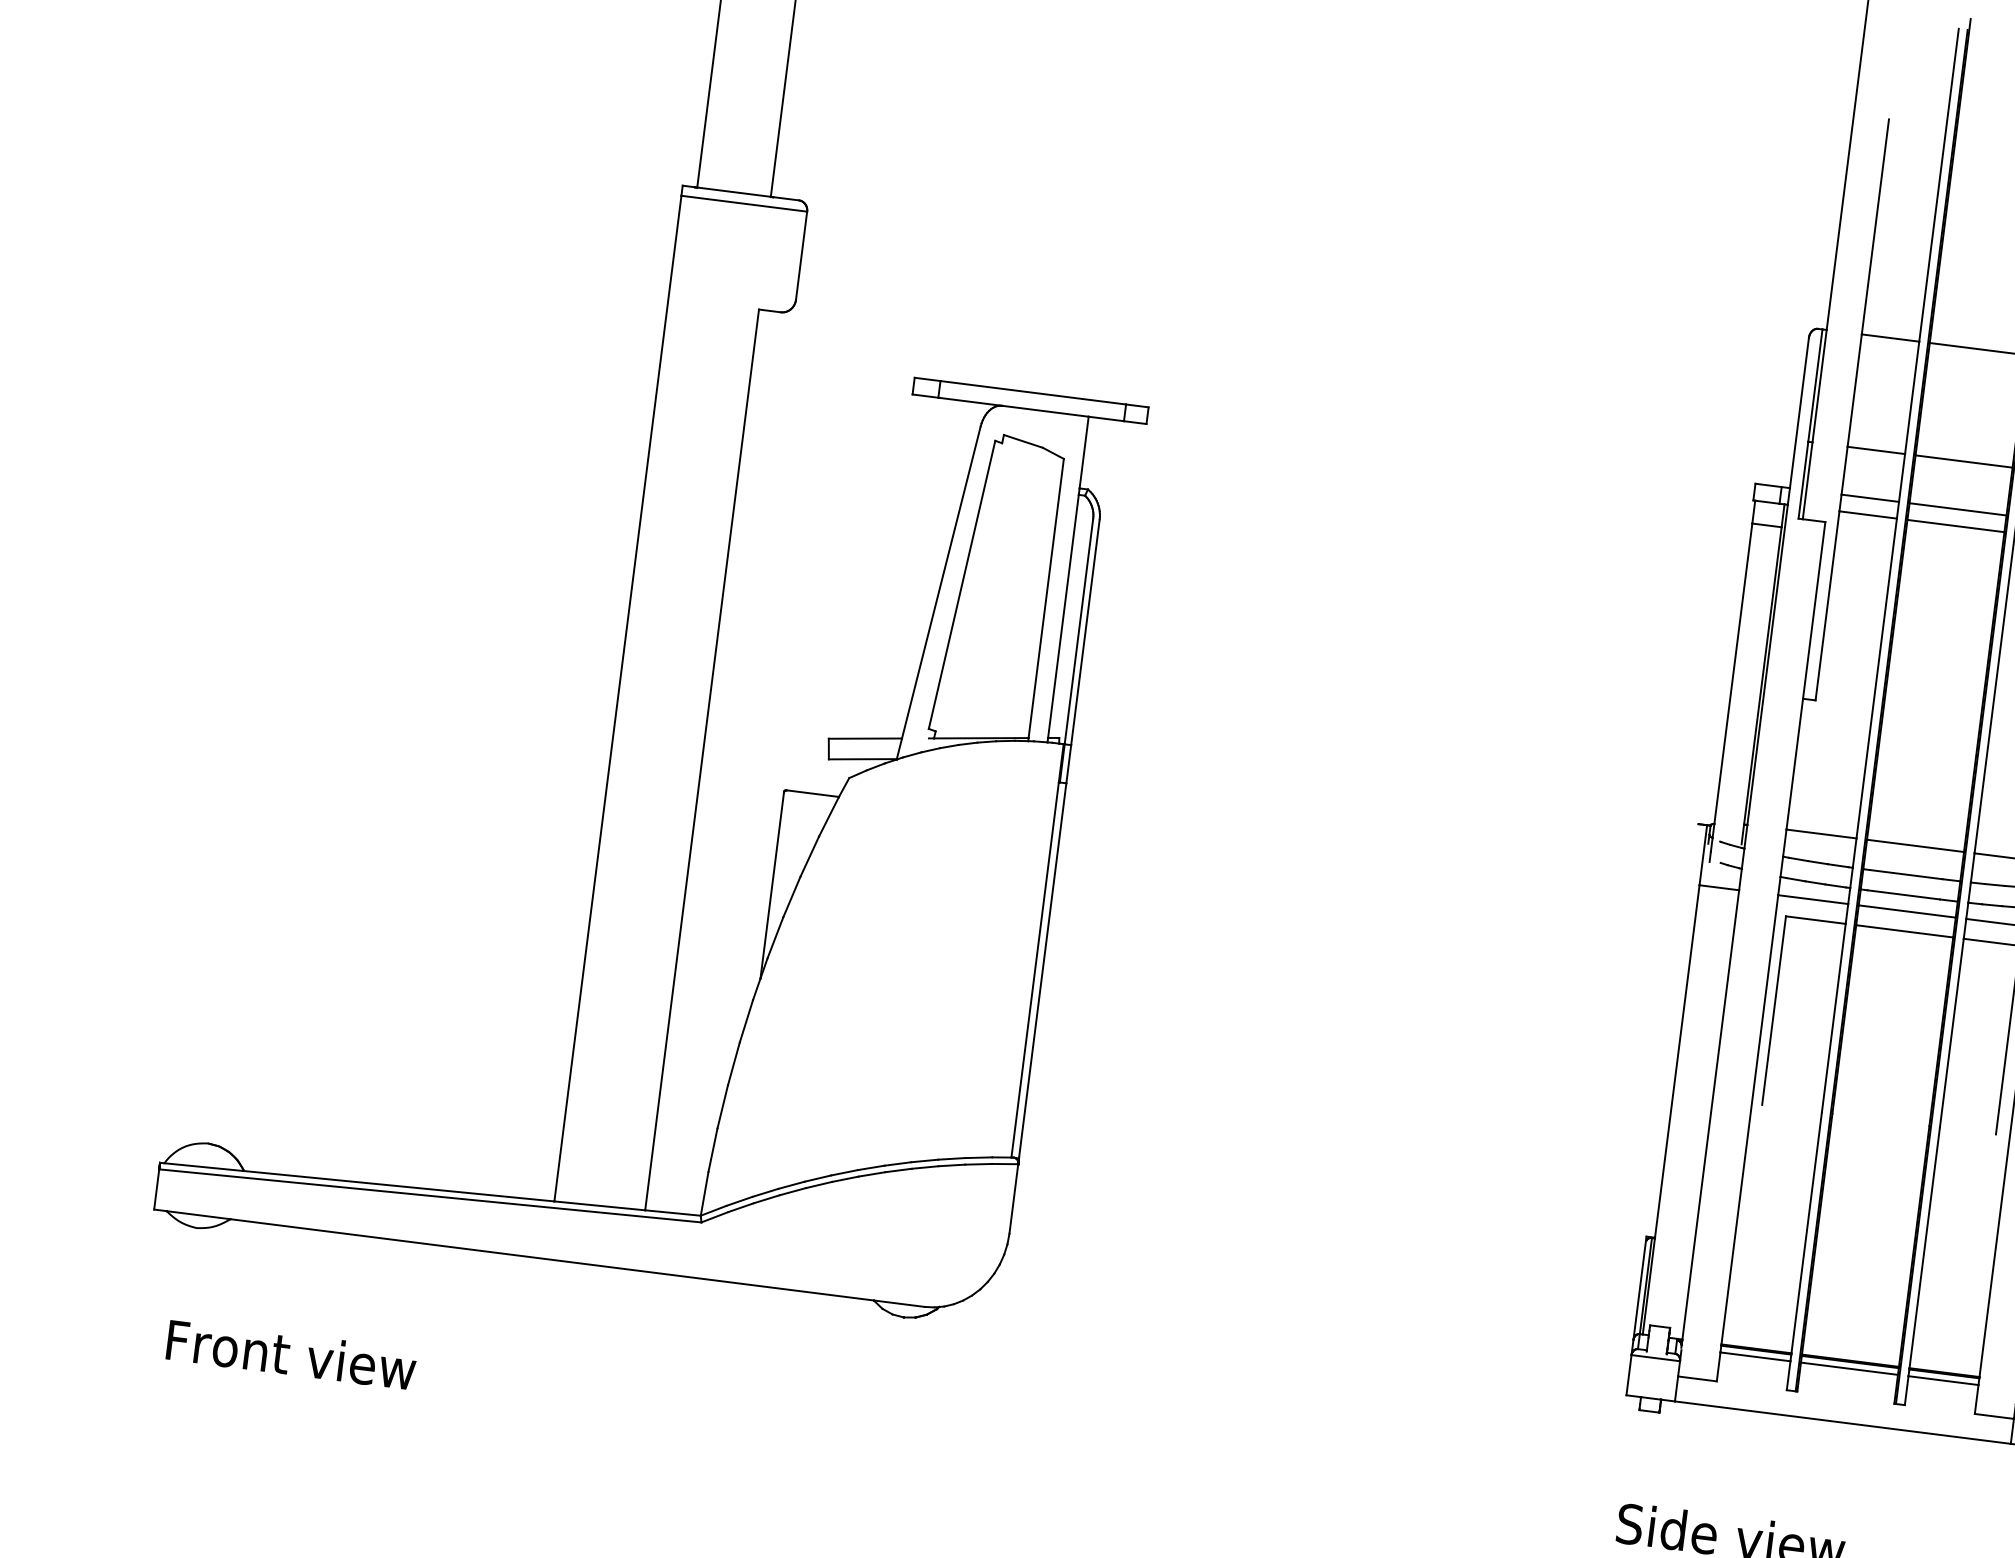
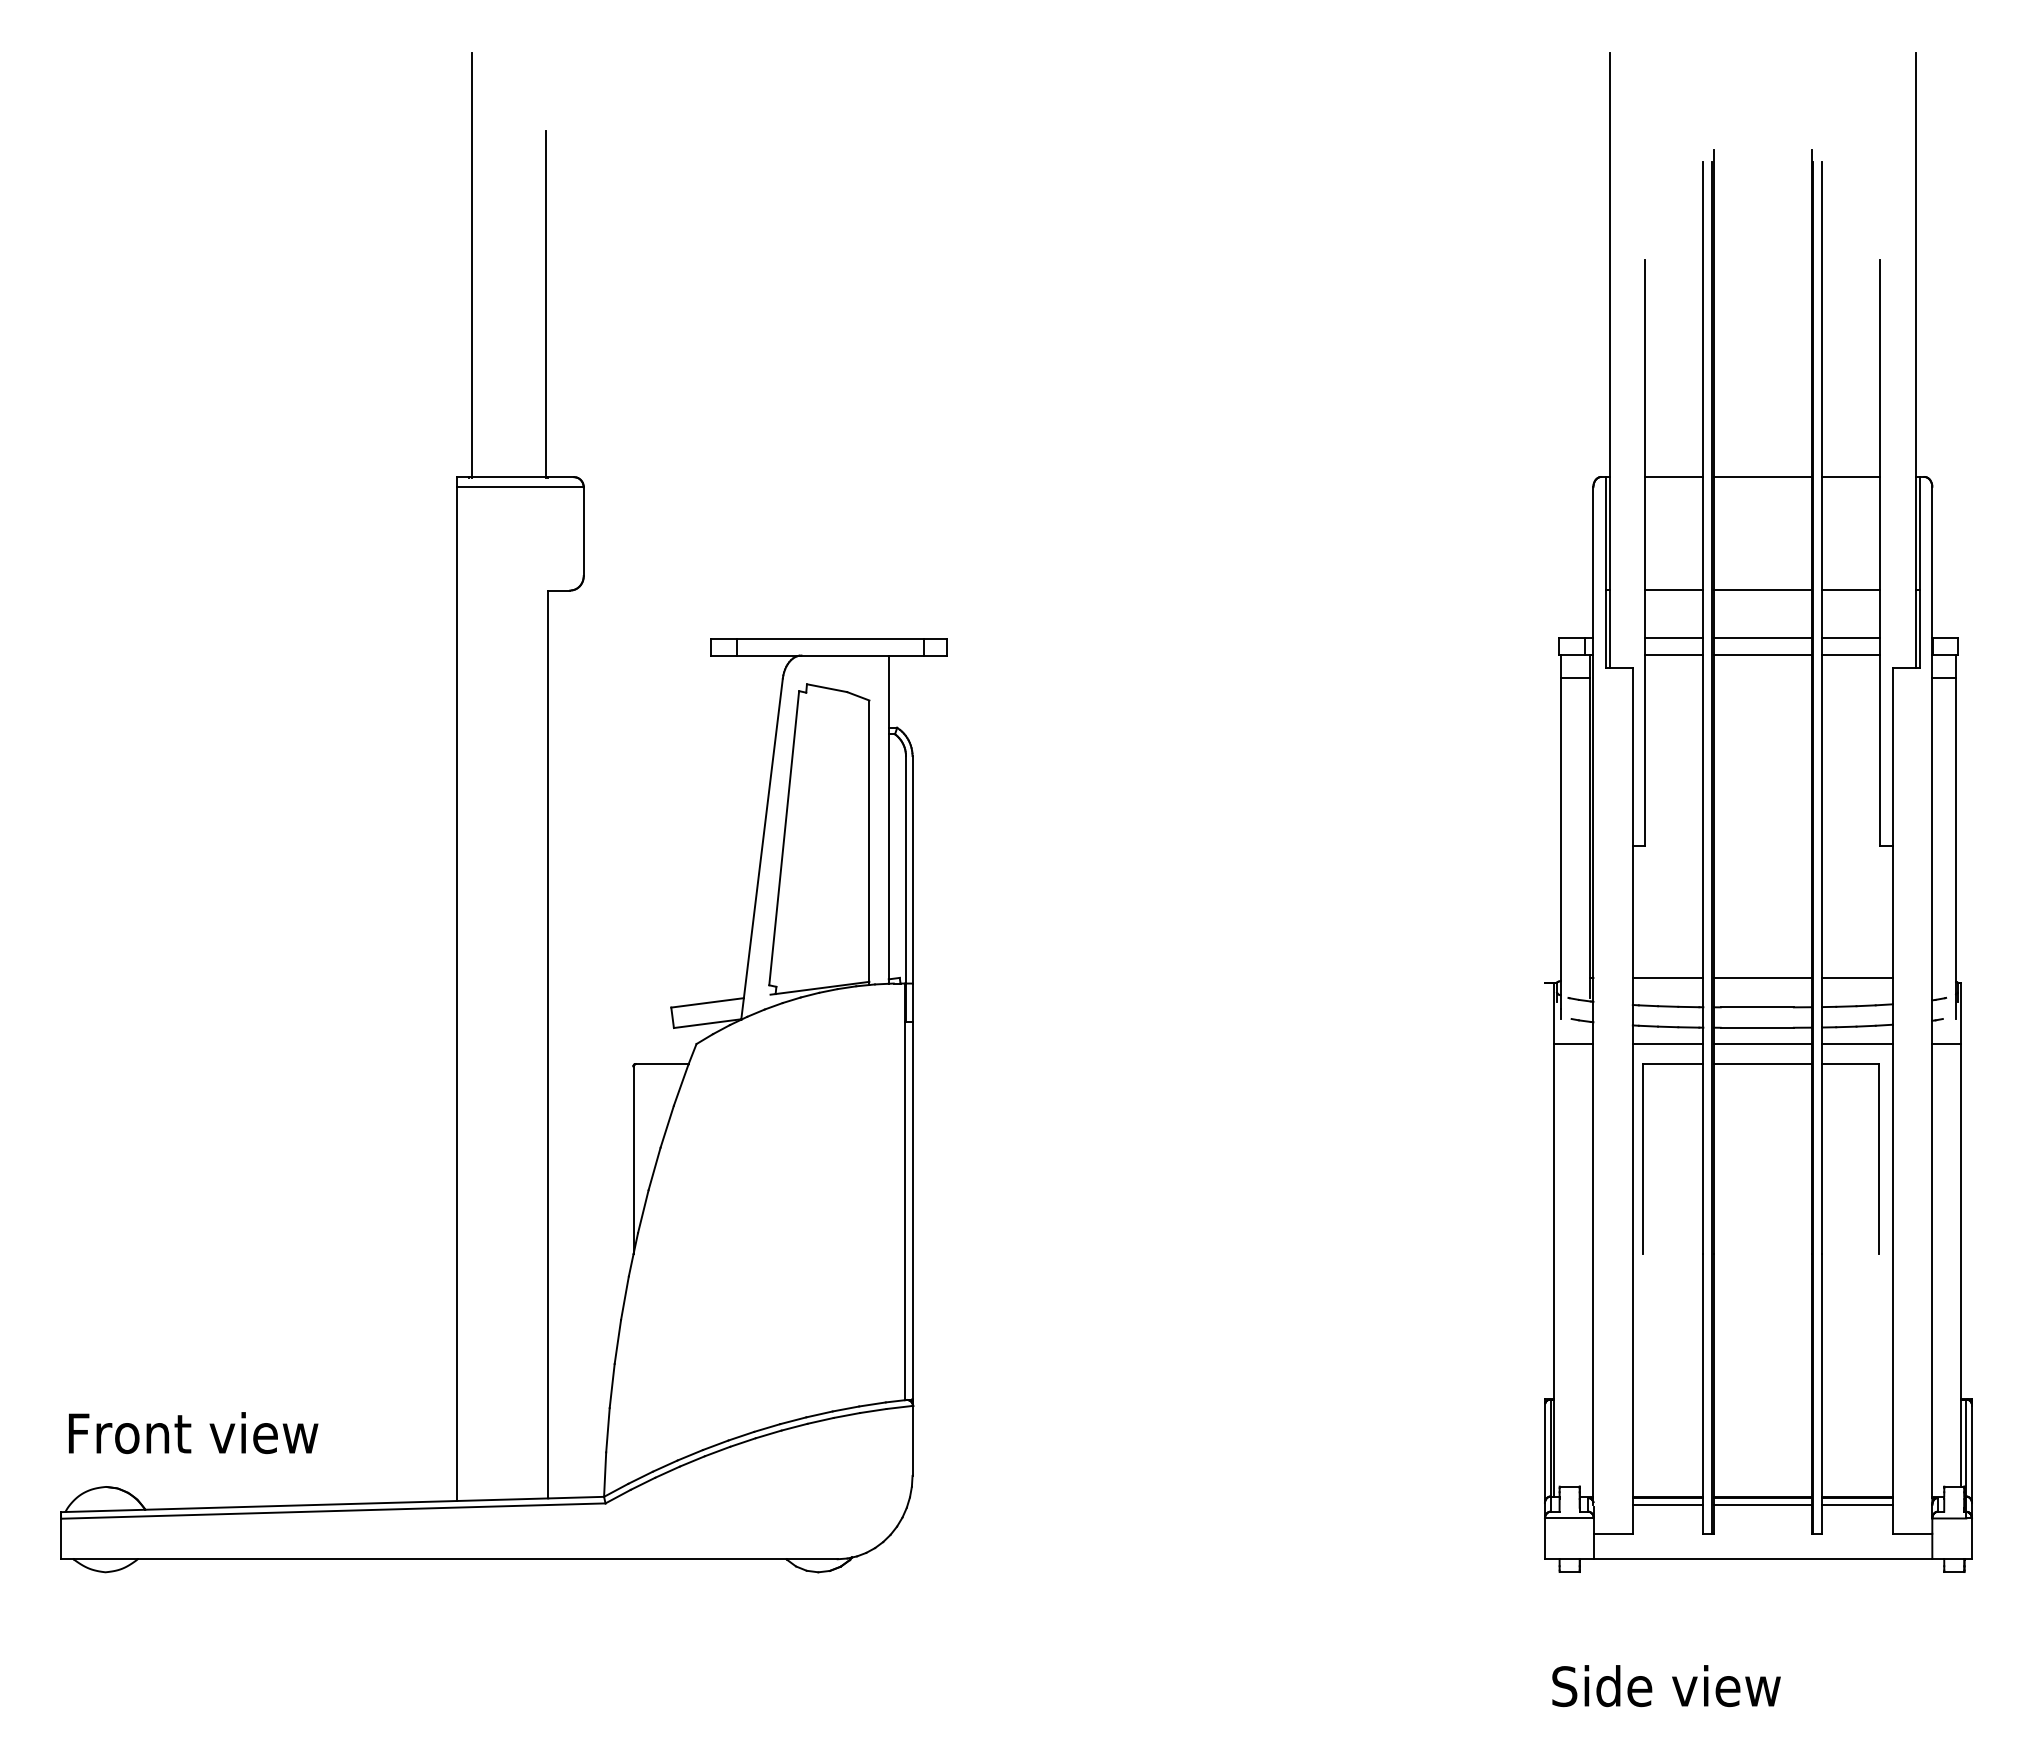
text: (291, 1355) -> (193, 1433), moved

